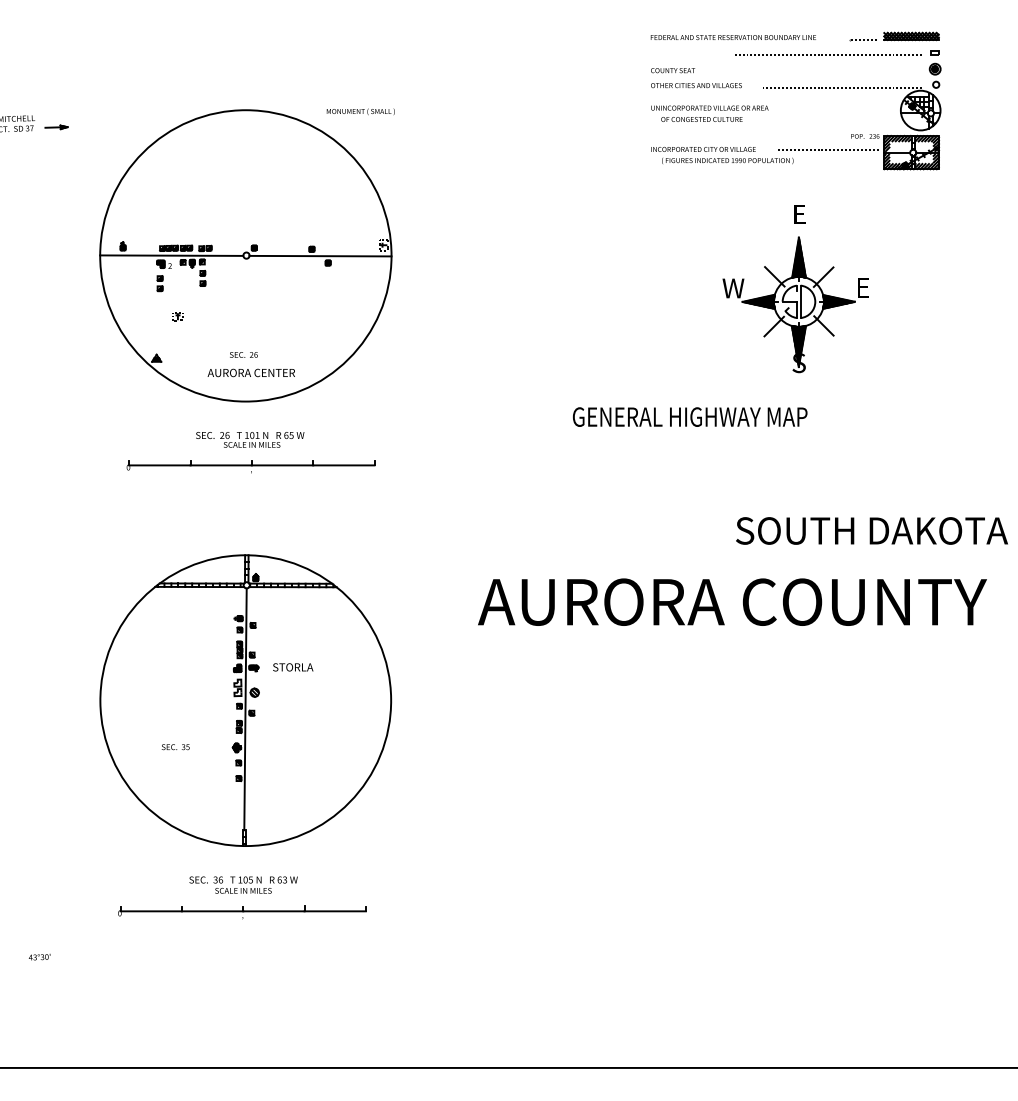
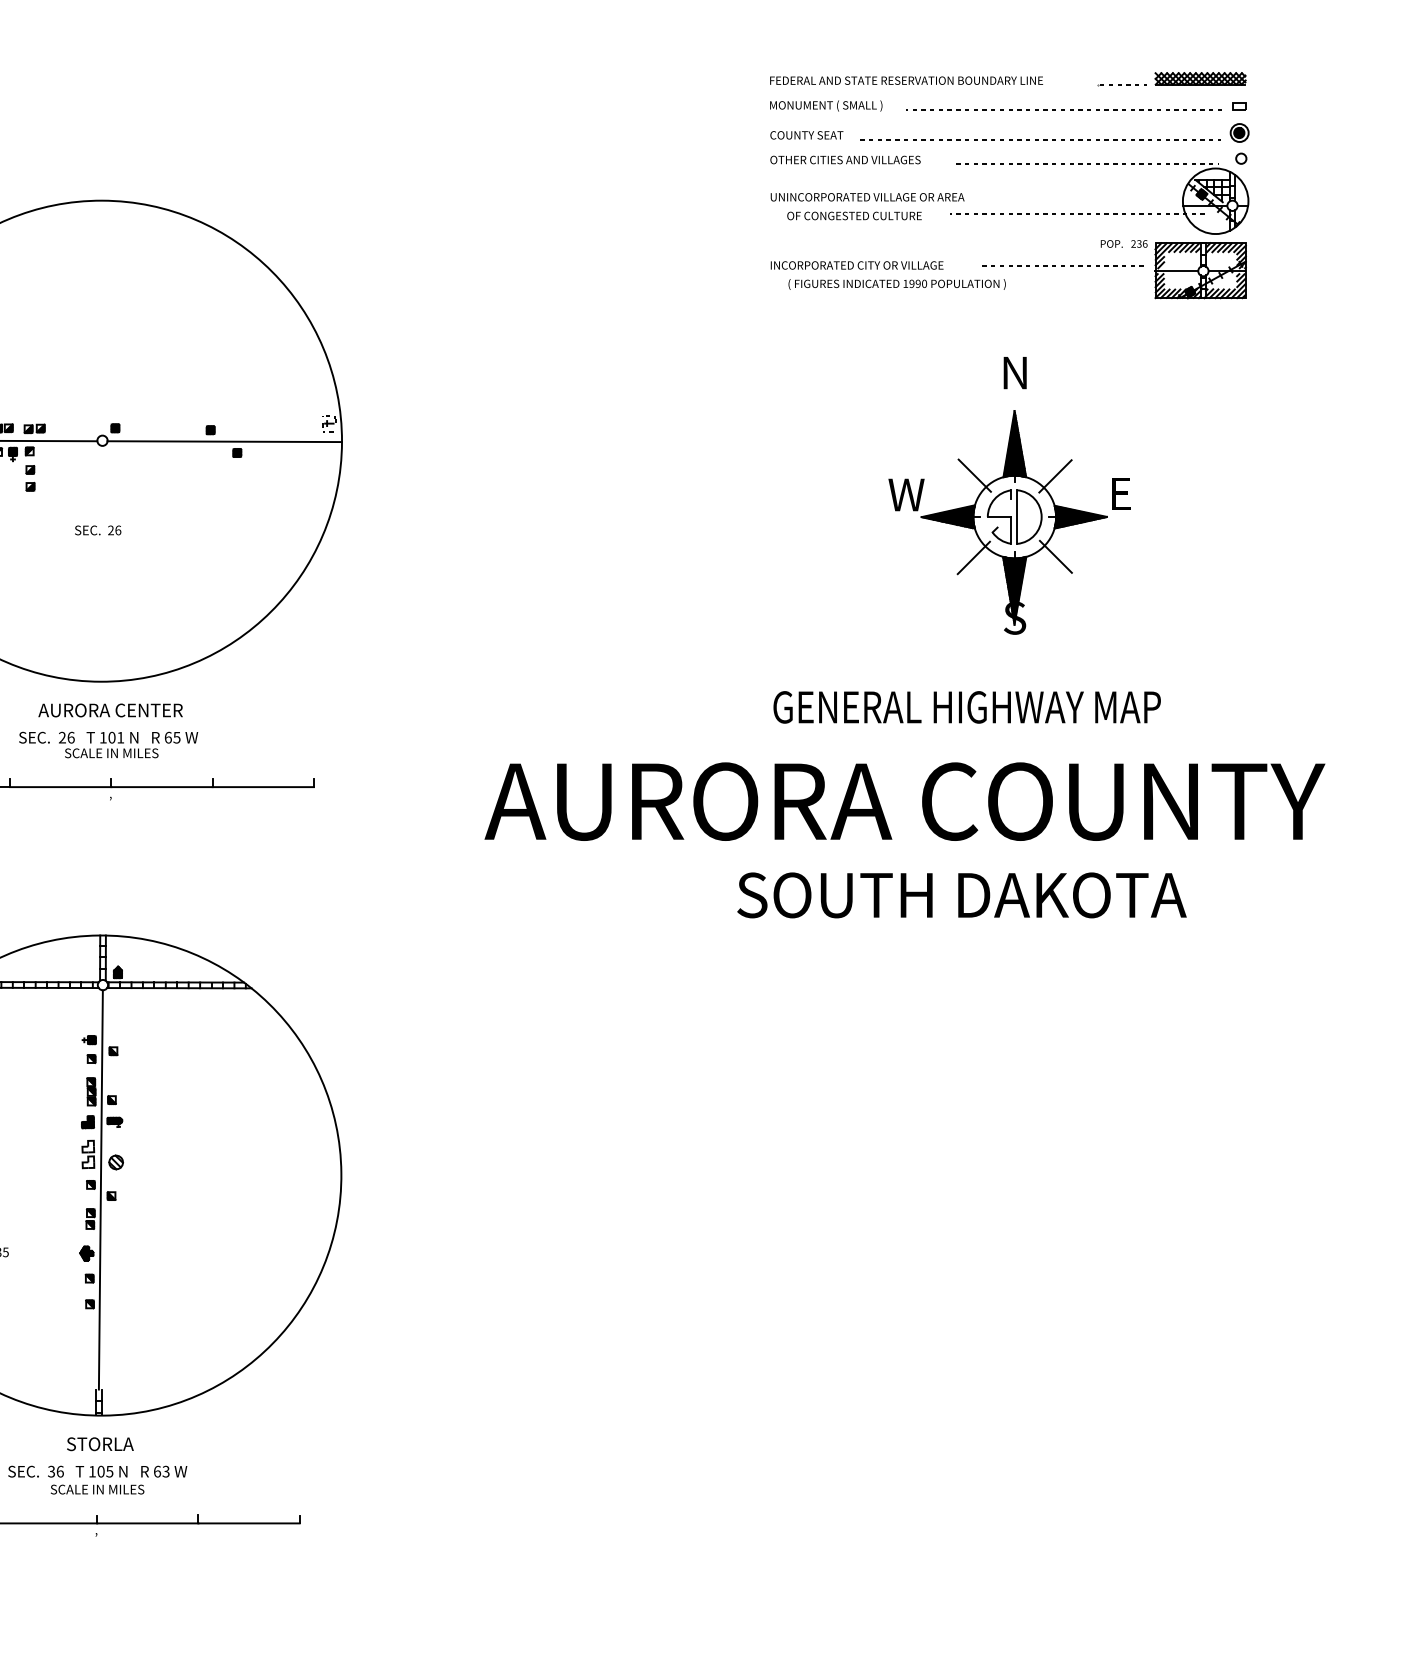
line: (813, 73) -> (1038, 140), added
text: (360, 111) -> (825, 105), moved
line: (838, 118) -> (1079, 214), added
text: (799, 214) -> (1015, 372), E -> N
text: (243, 354) -> (97, 529), moved
text: (250, 372) -> (109, 709), moved
text: (690, 416) -> (967, 706), moved
text: (871, 530) -> (961, 894), moved
text: (732, 601) -> (904, 800), moved
text: (293, 667) -> (100, 1444), moved

